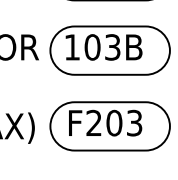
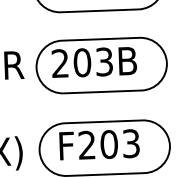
text: (71, 47) -> (59, 63), 103B -> 203B

